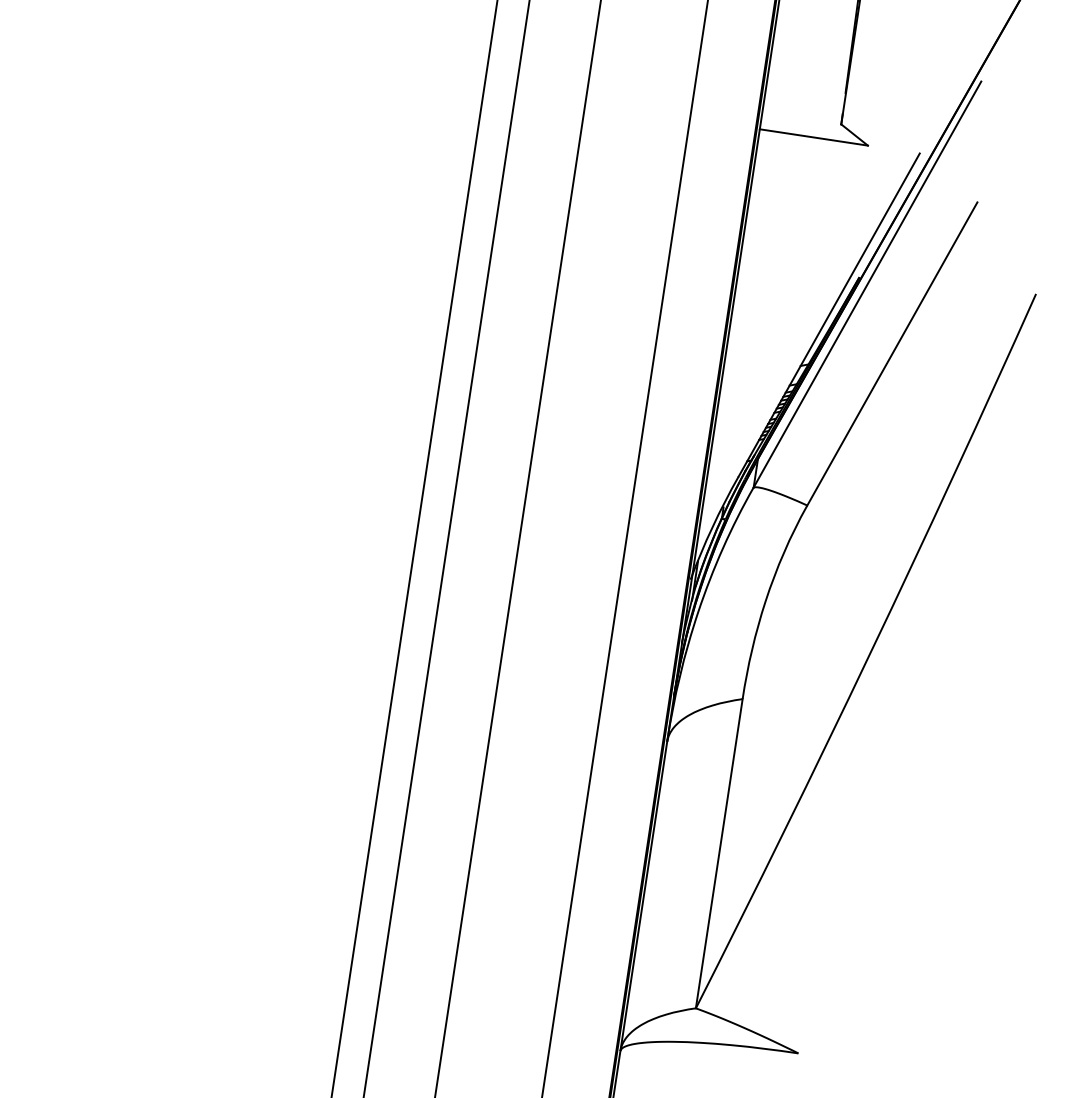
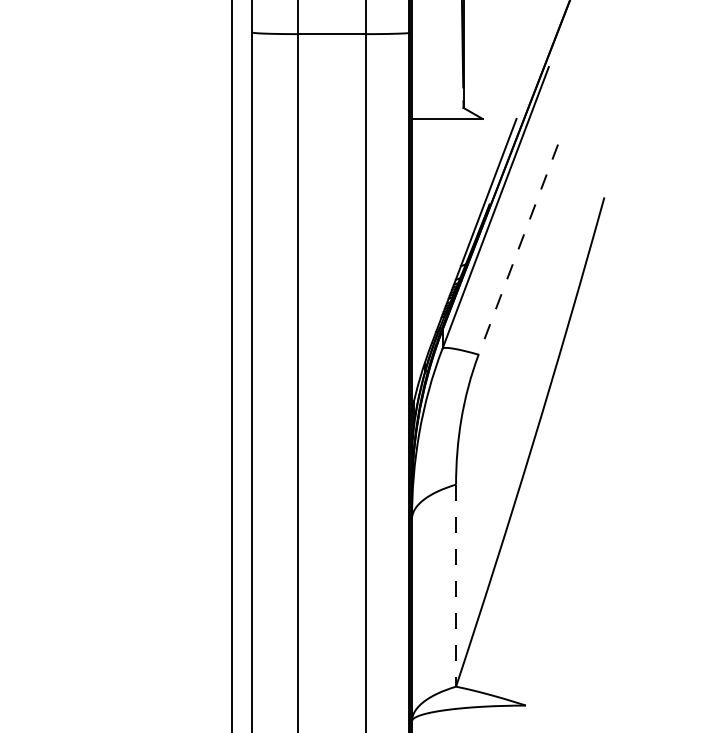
line: (892, 355) -> (518, 250), solid -> dashed
line: (719, 855) -> (456, 586), solid -> dashed

